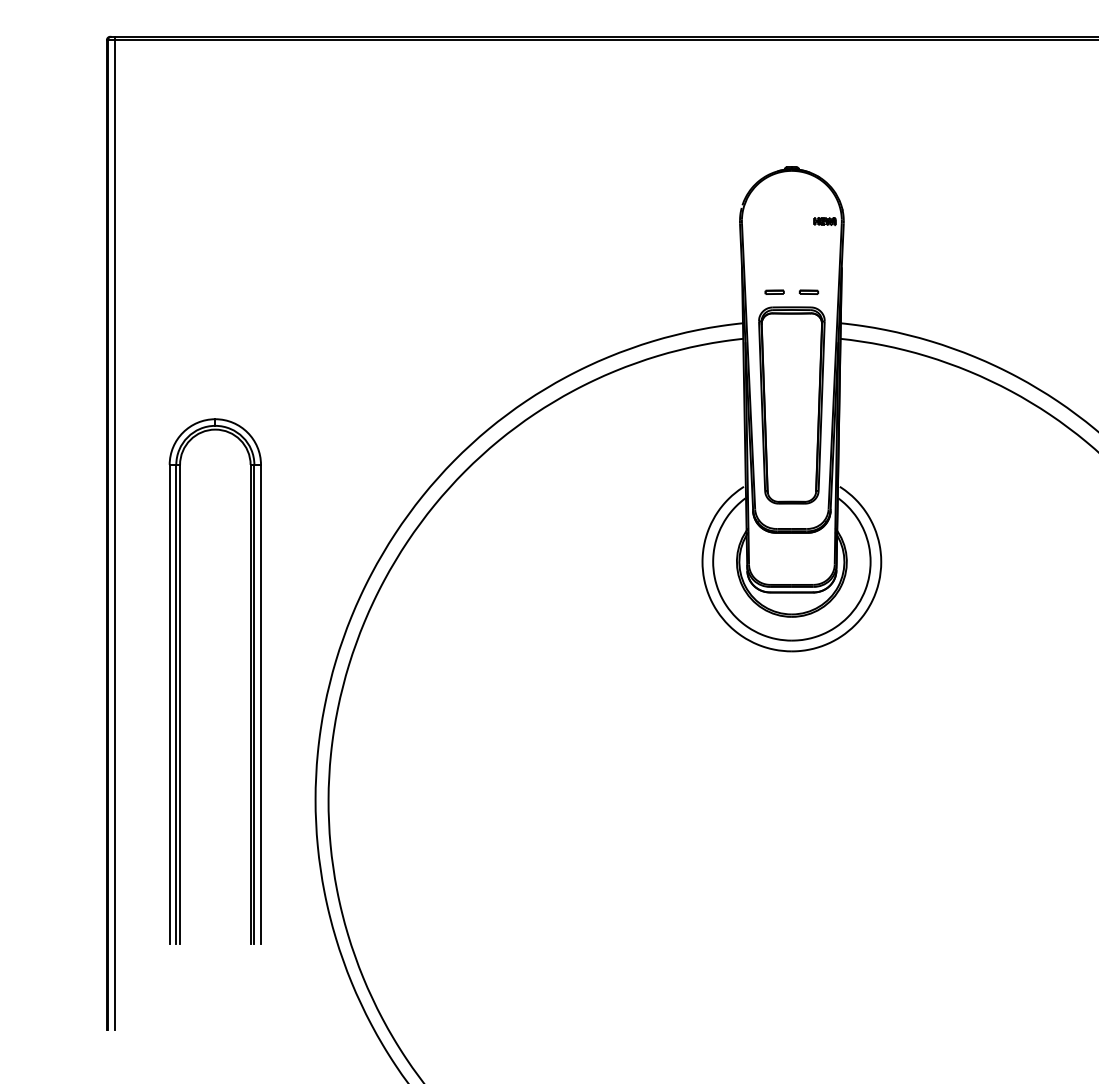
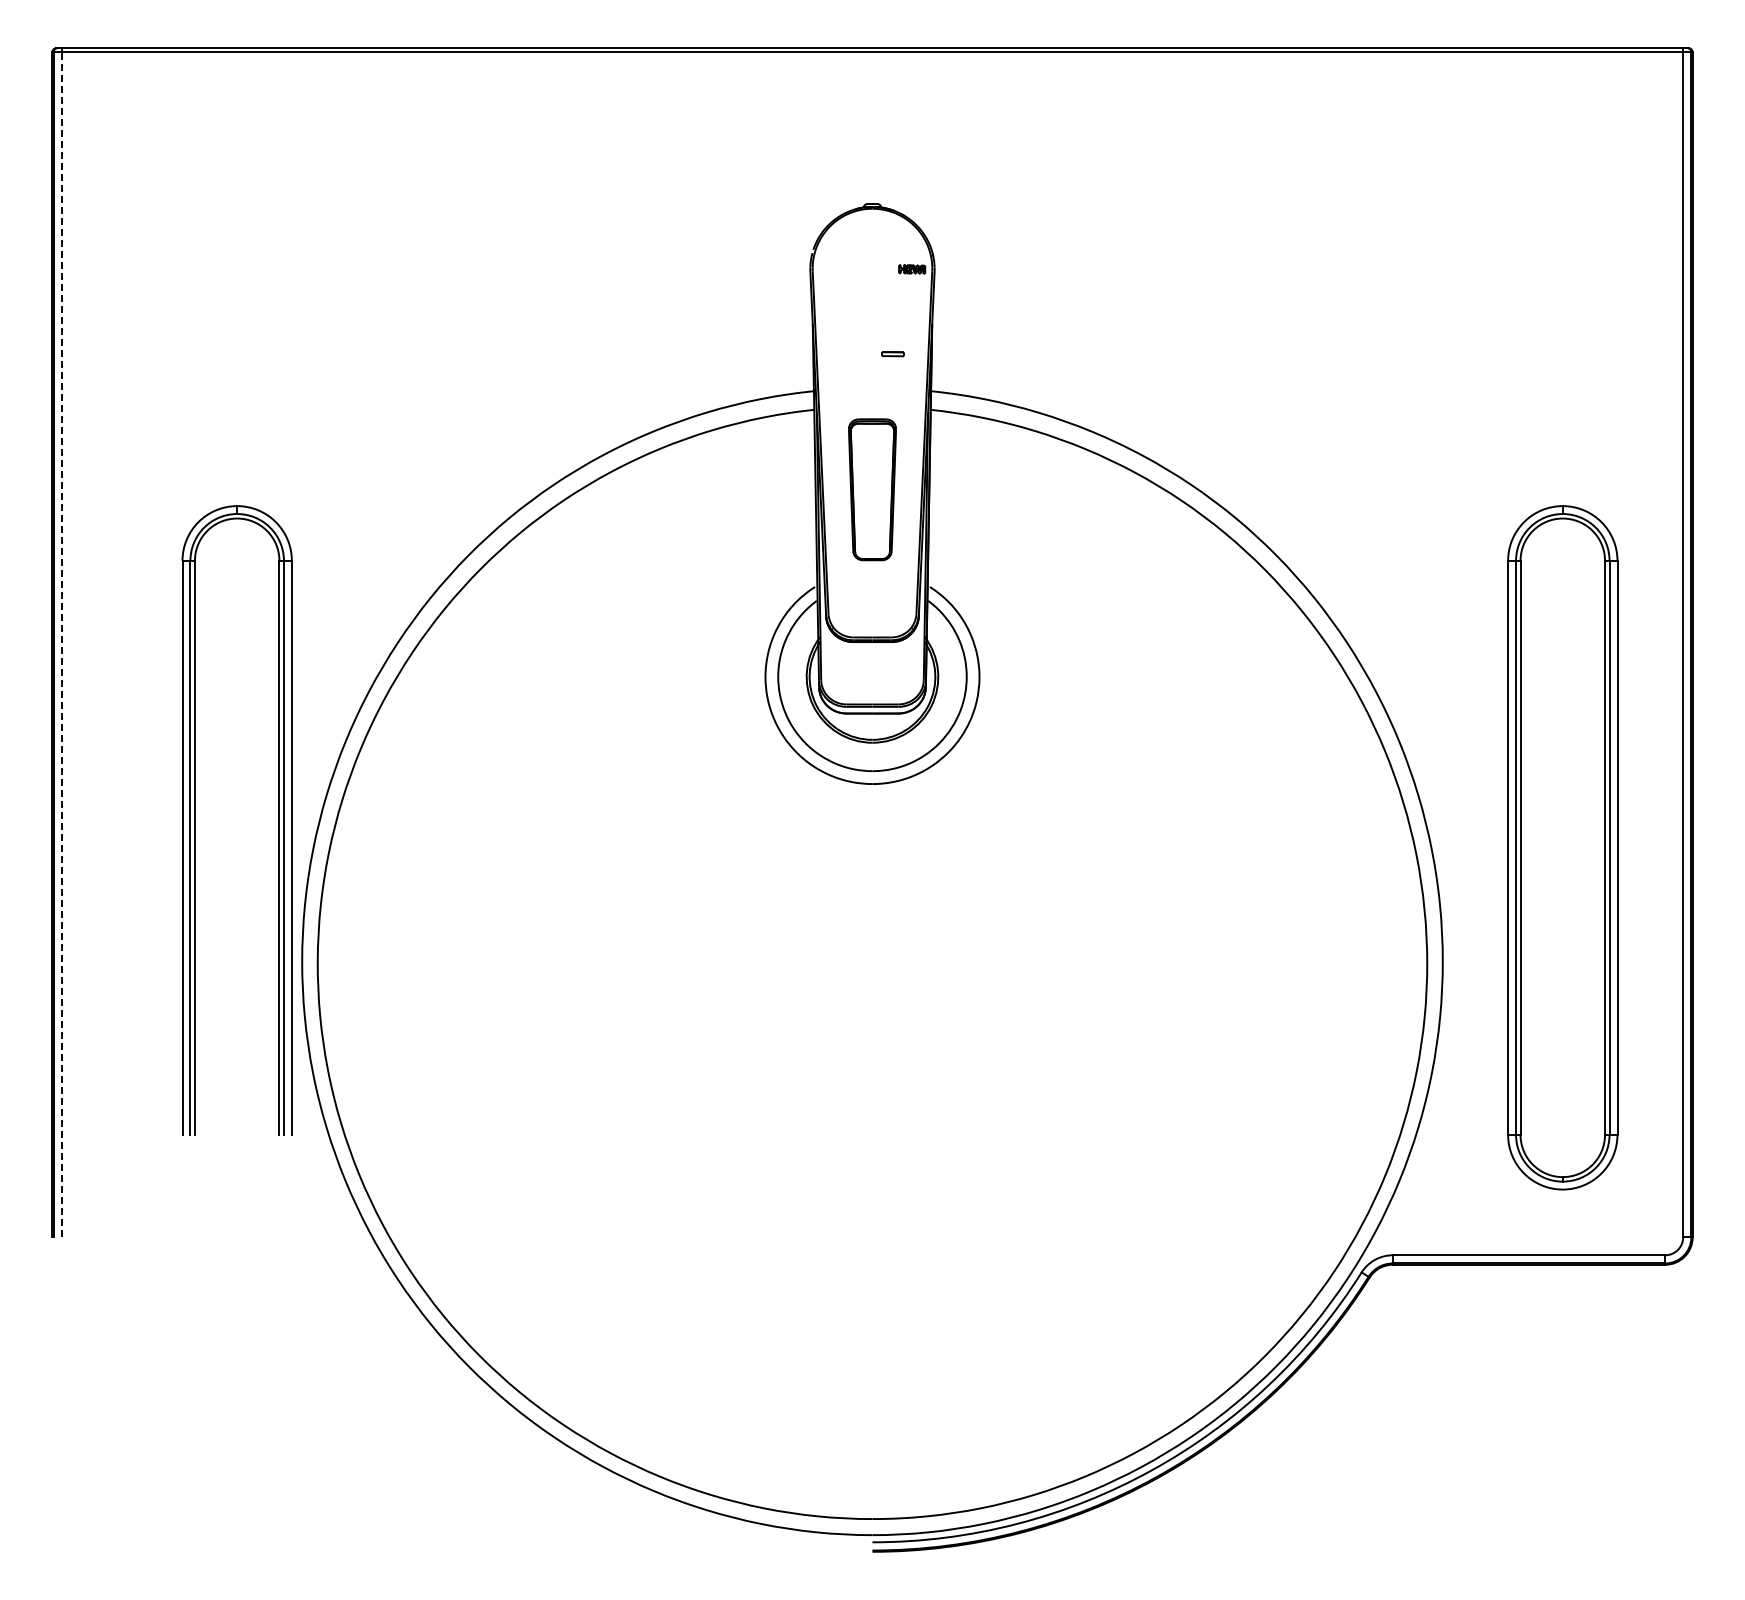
part: (774, 292) -> (851, 354), removed
part: (791, 405) -> (872, 489), size x0.6
line: (114, 534) -> (61, 644), solid -> dashed
part: (180, 681) -> (195, 820), moved

